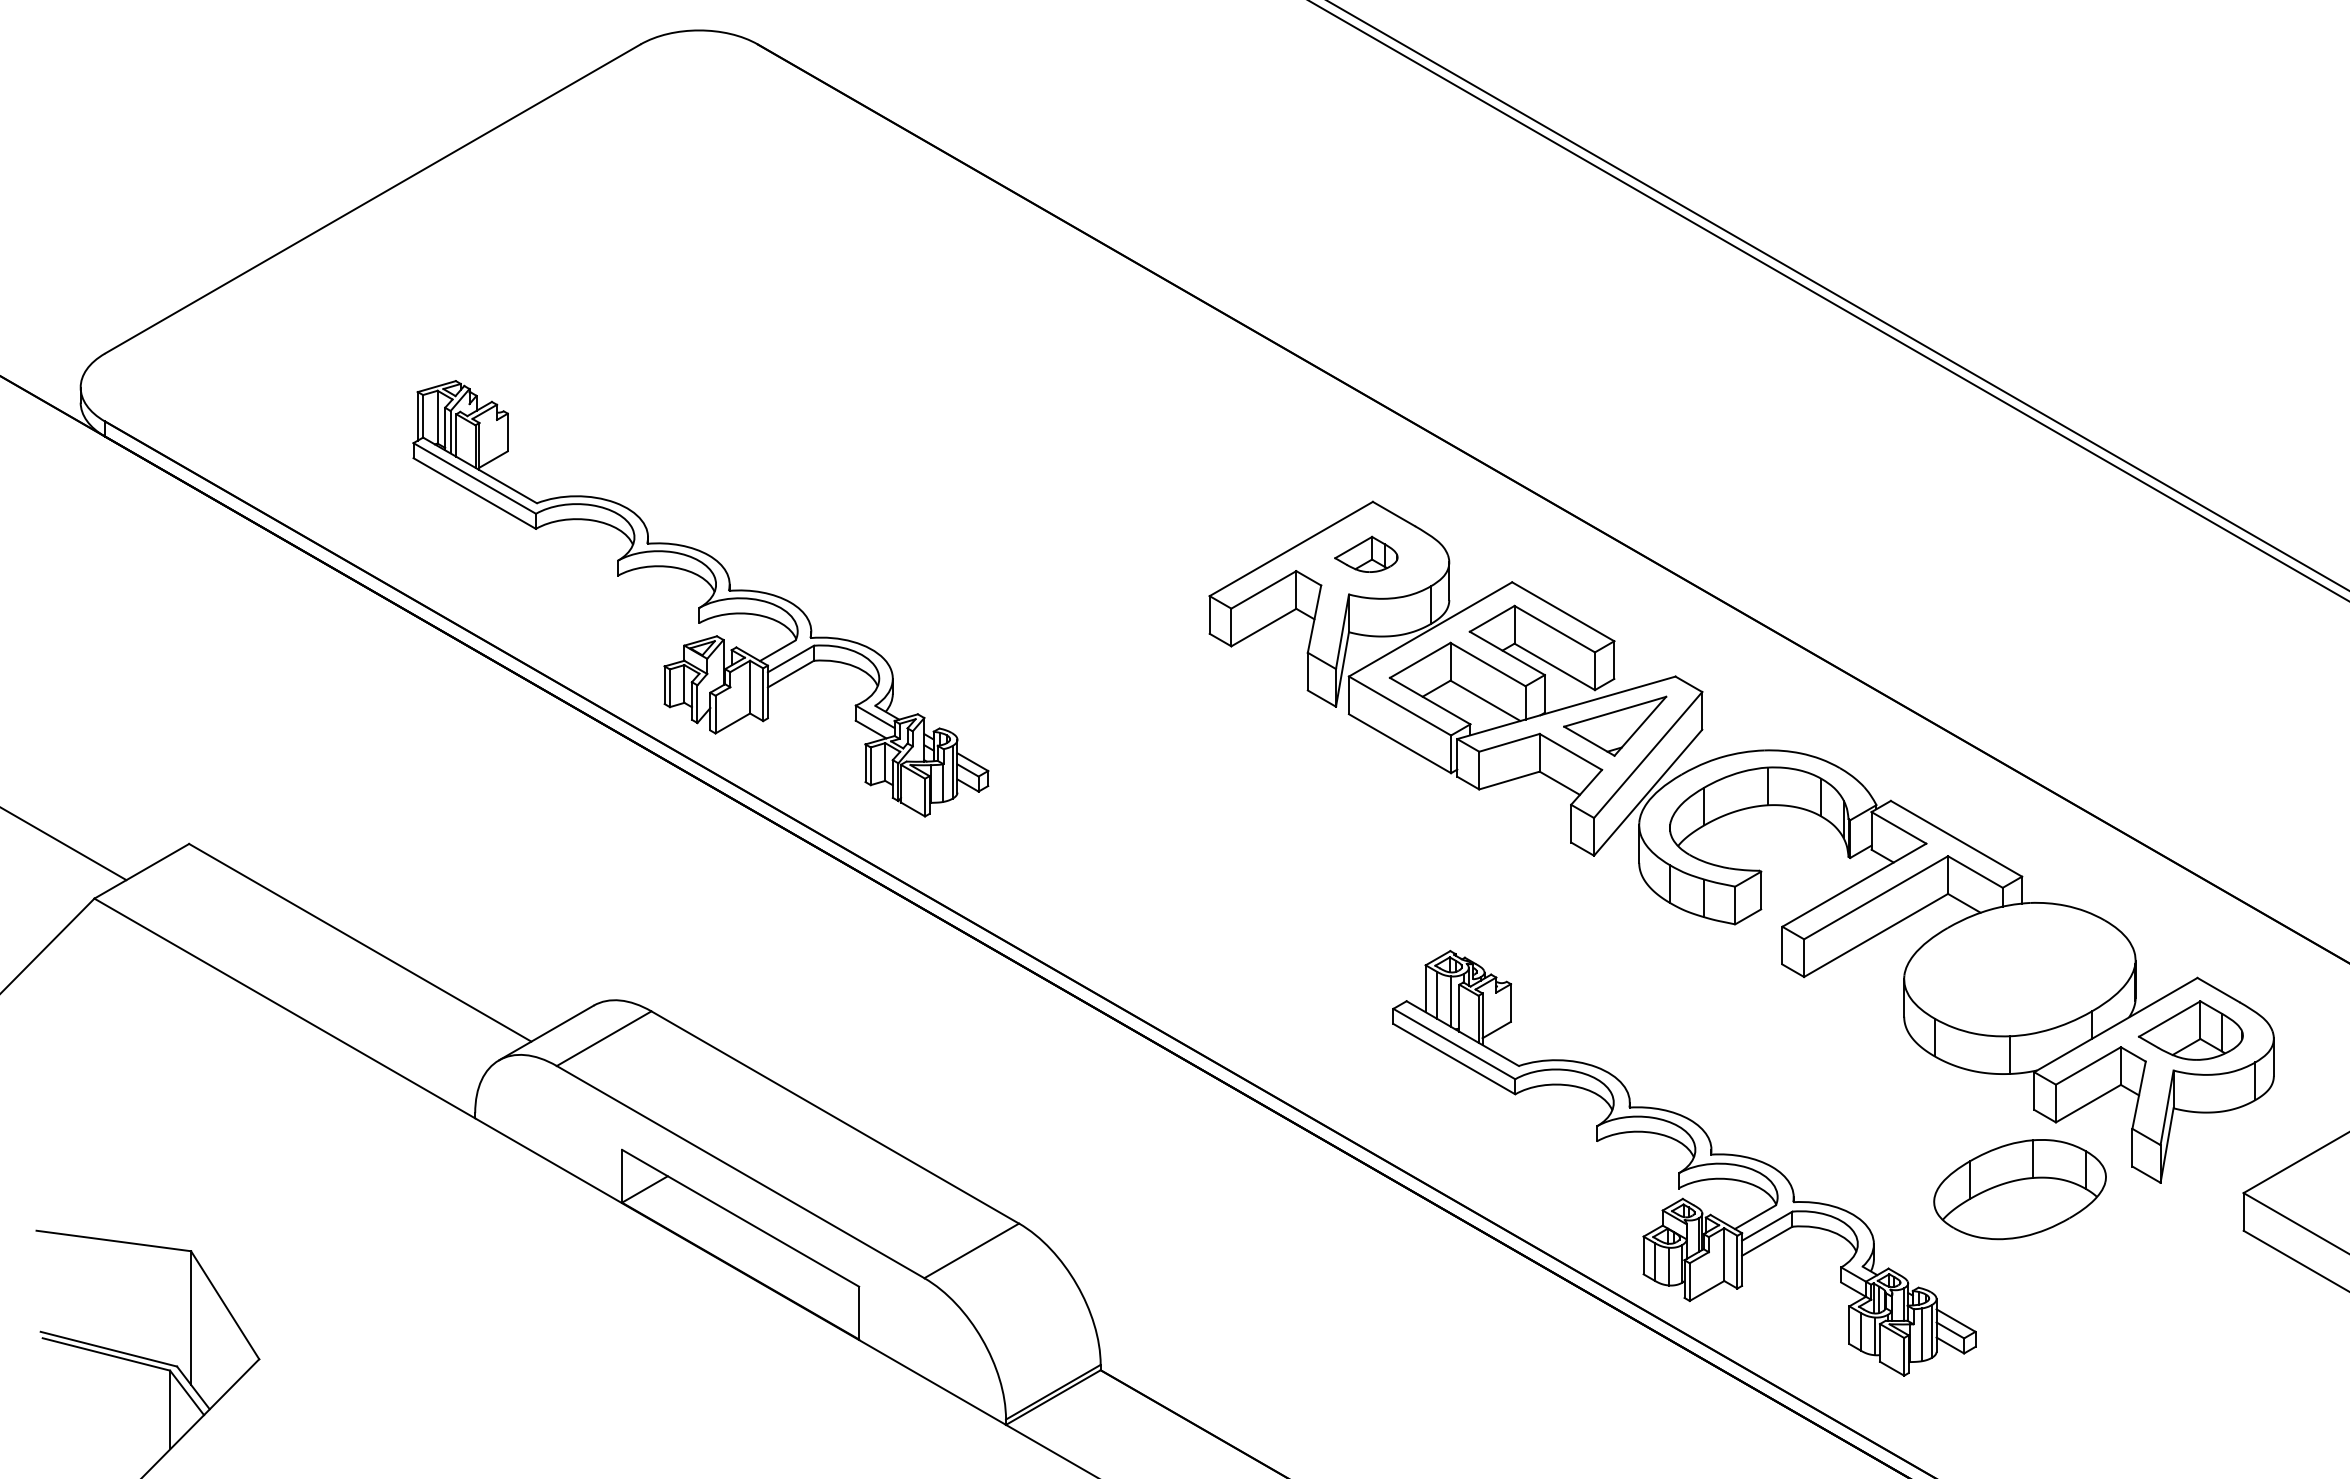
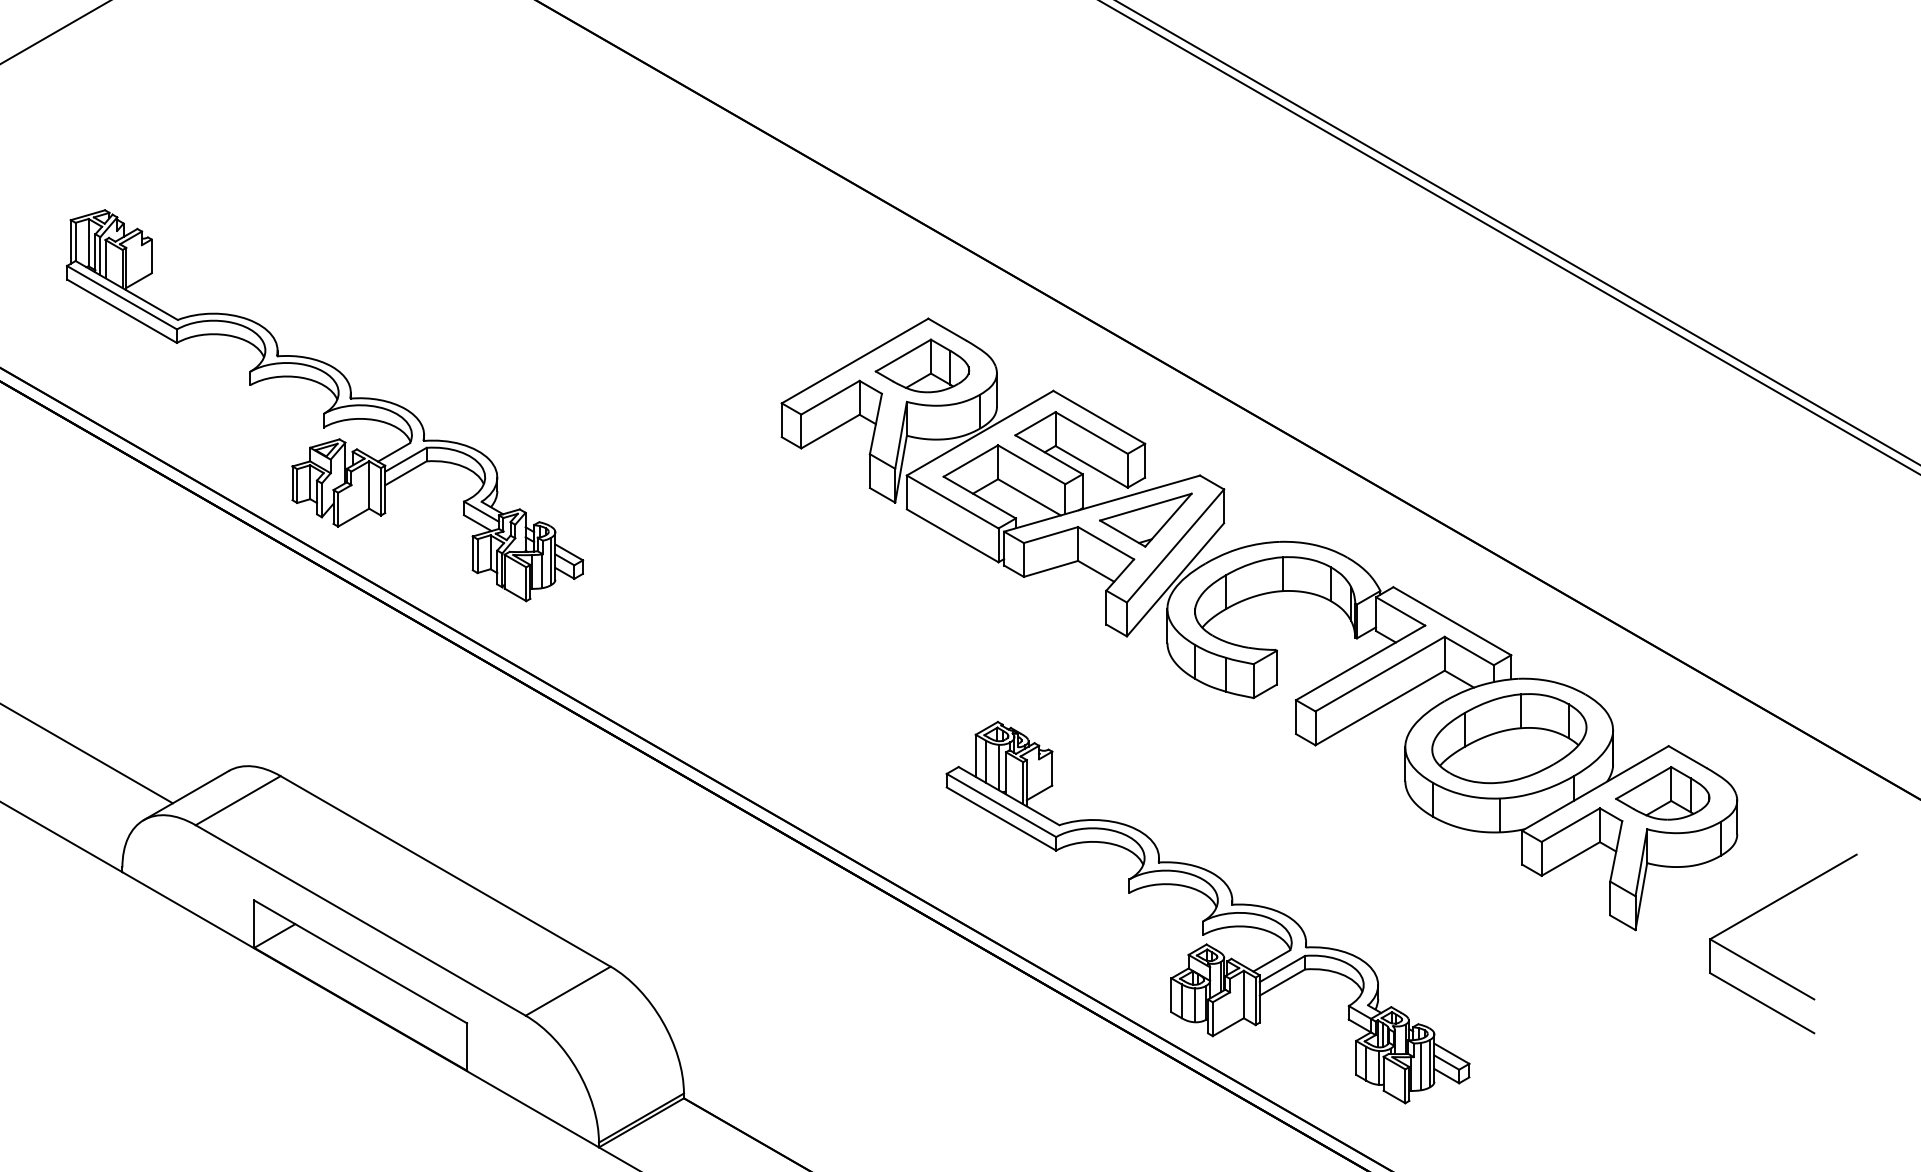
part: (1366, 554) -> (922, 365), size x1.67
part: (2019, 1189) -> (1508, 738), moved

